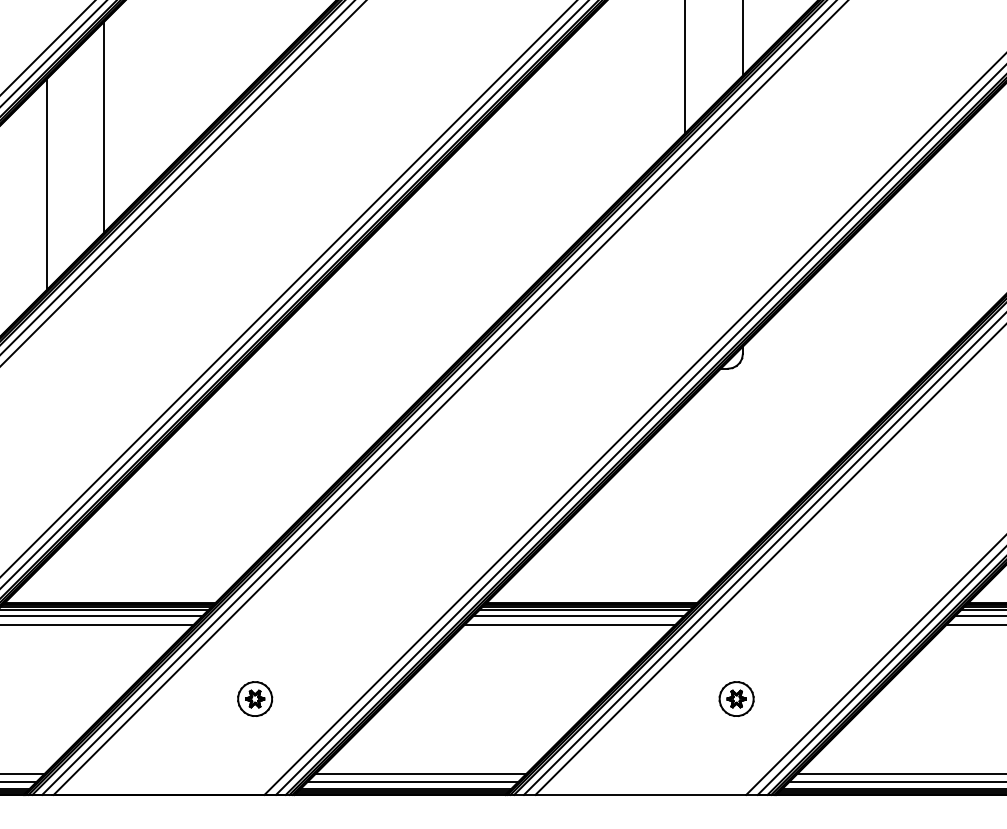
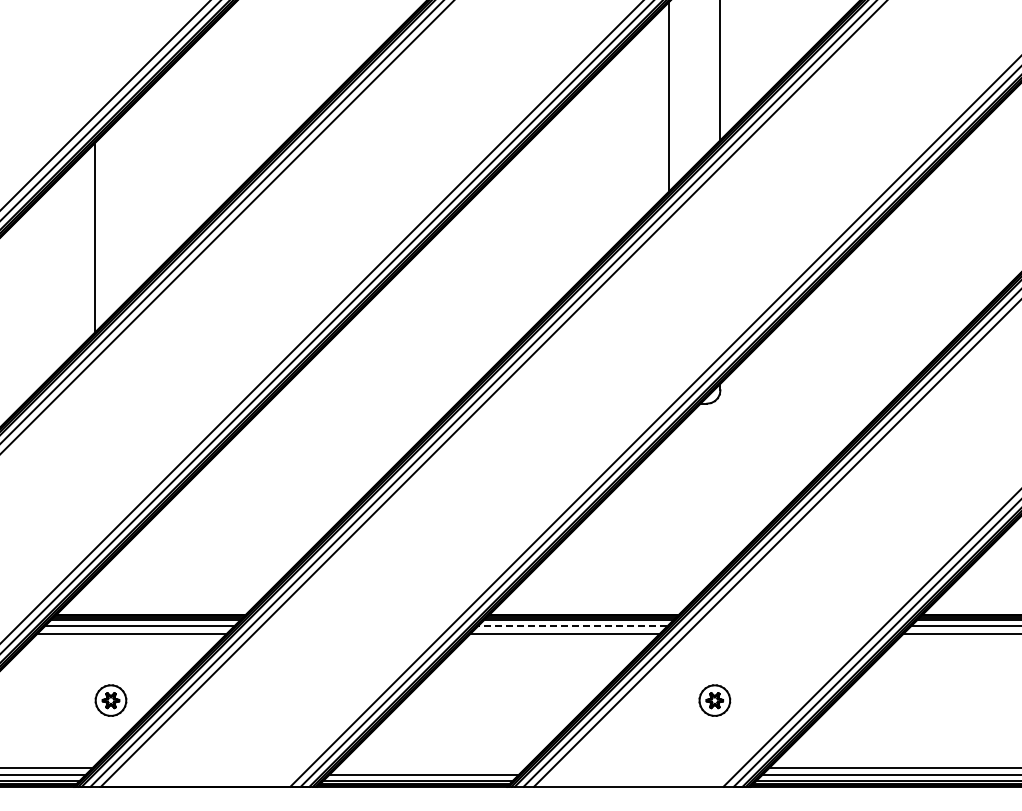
line: (104, 127) -> (146, 186), removed
line: (578, 616) -> (572, 626), solid -> dashed
part: (254, 698) -> (110, 700), moved
line: (421, 773) -> (431, 767), removed

